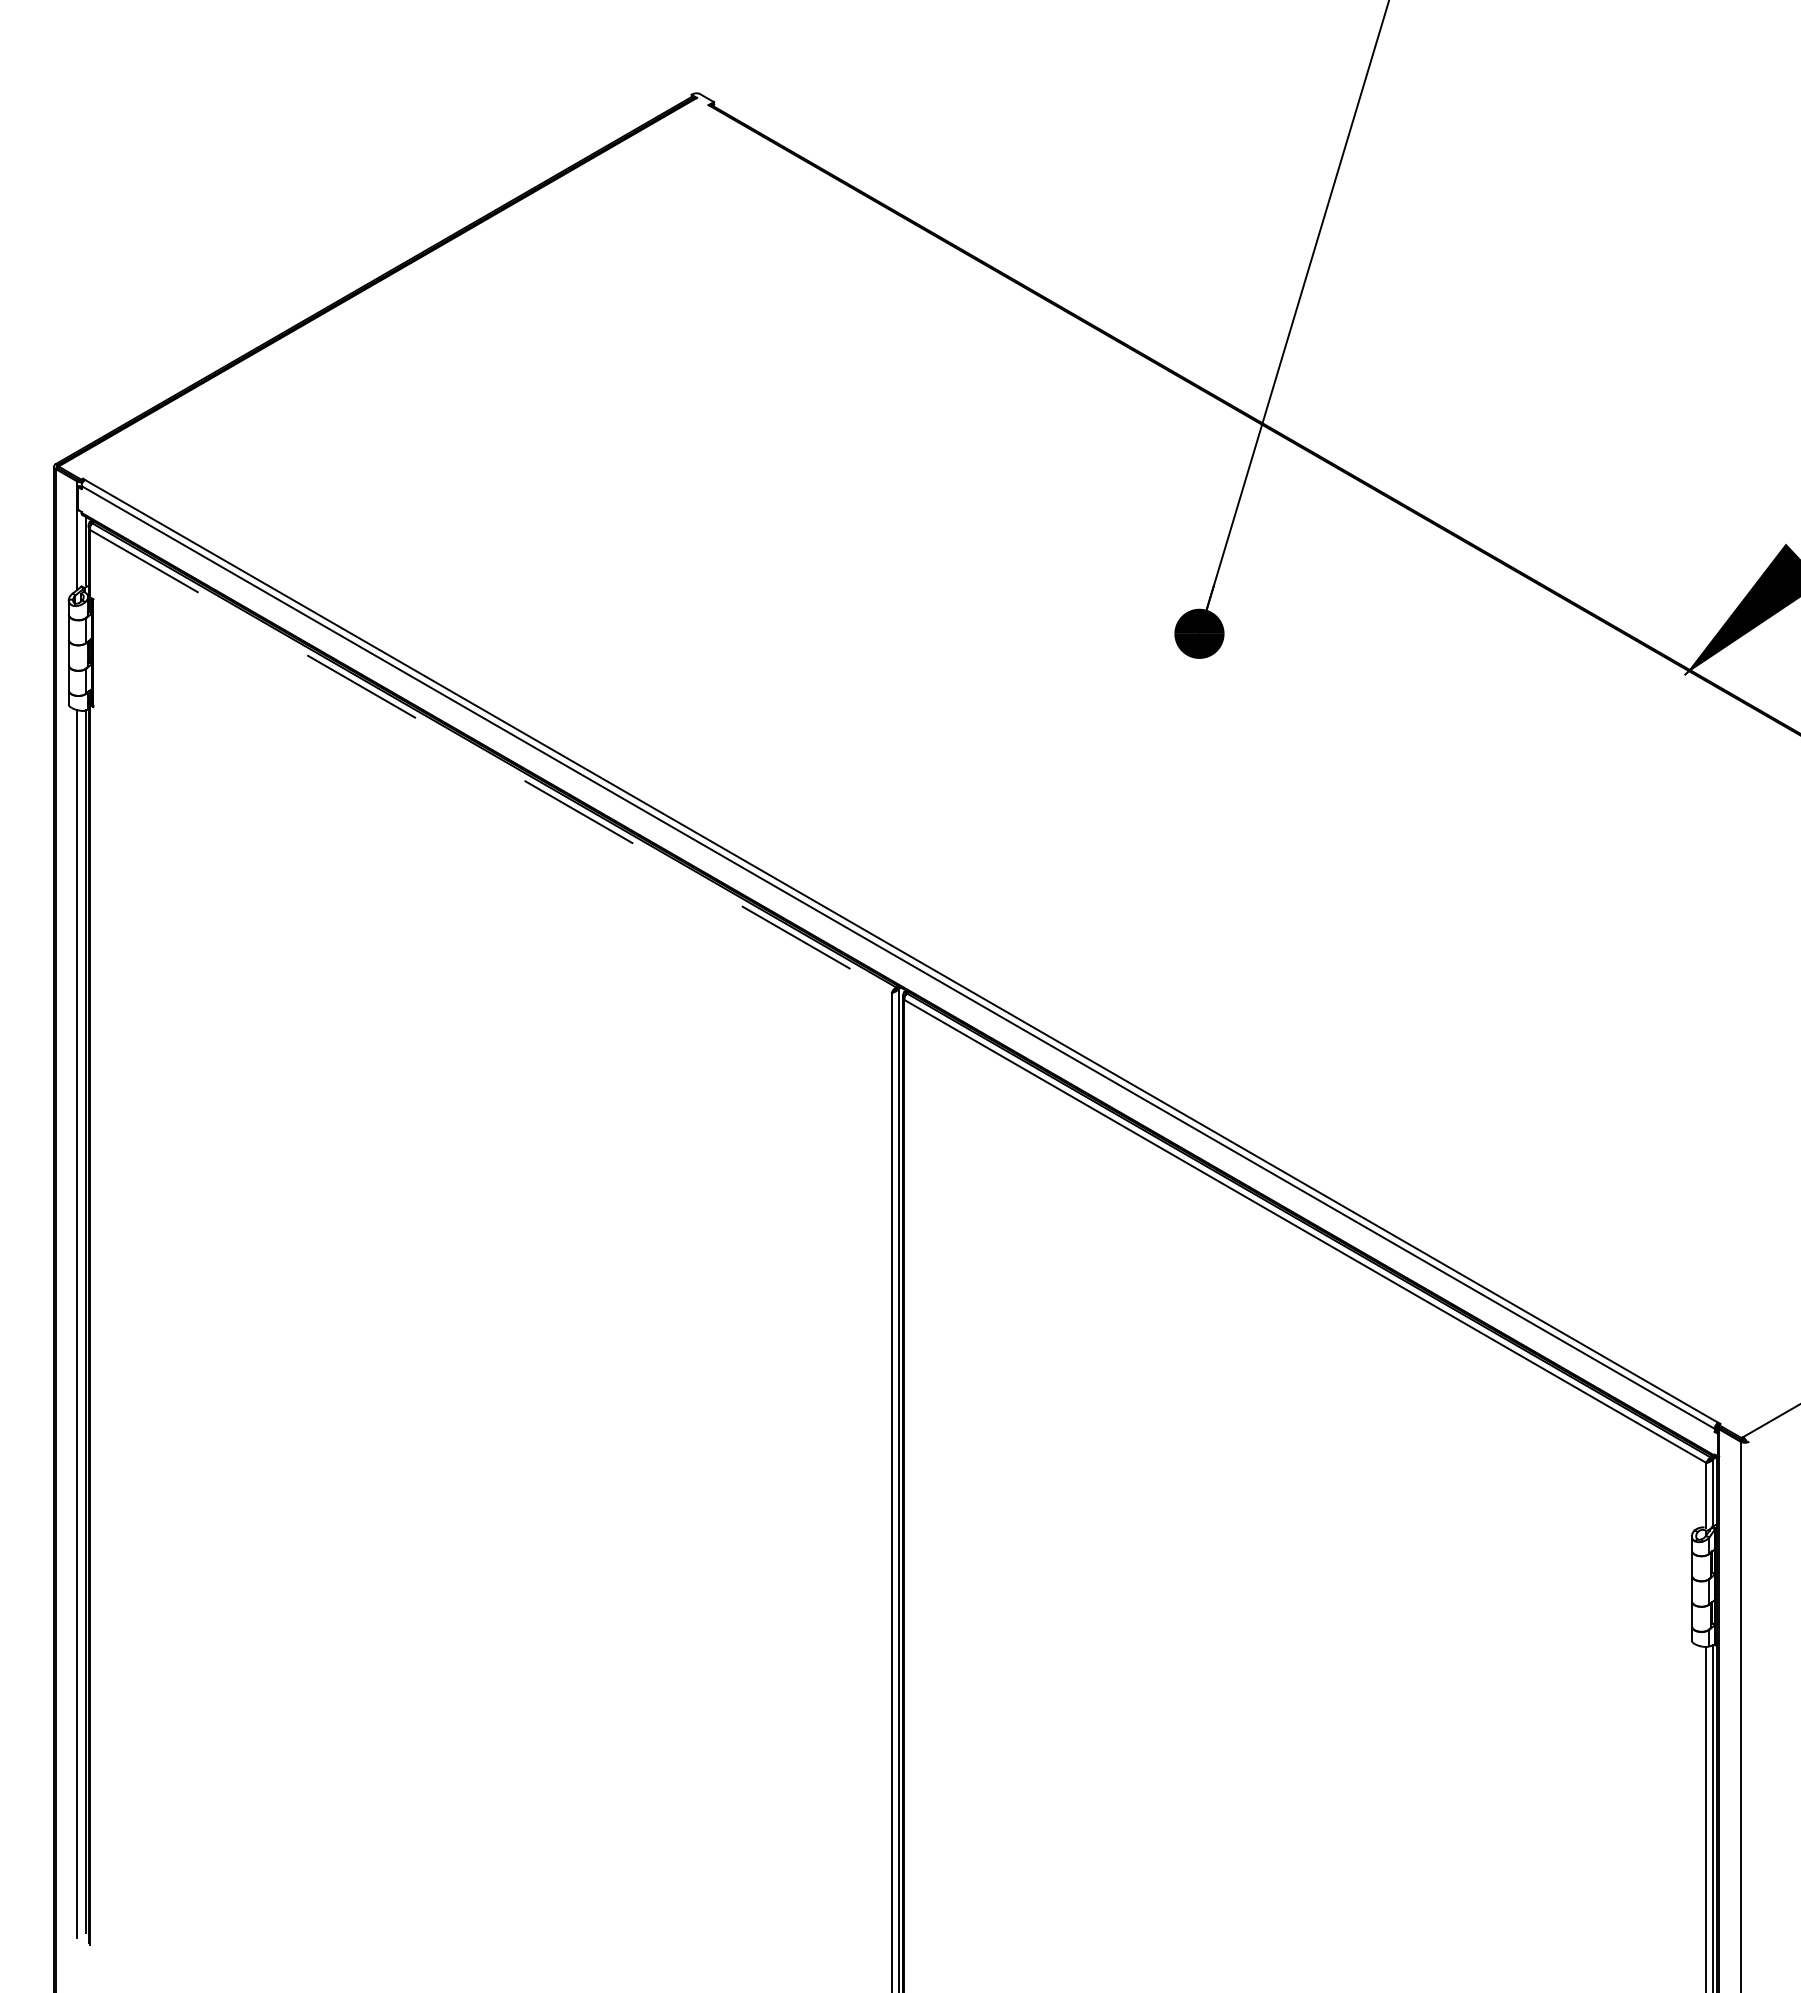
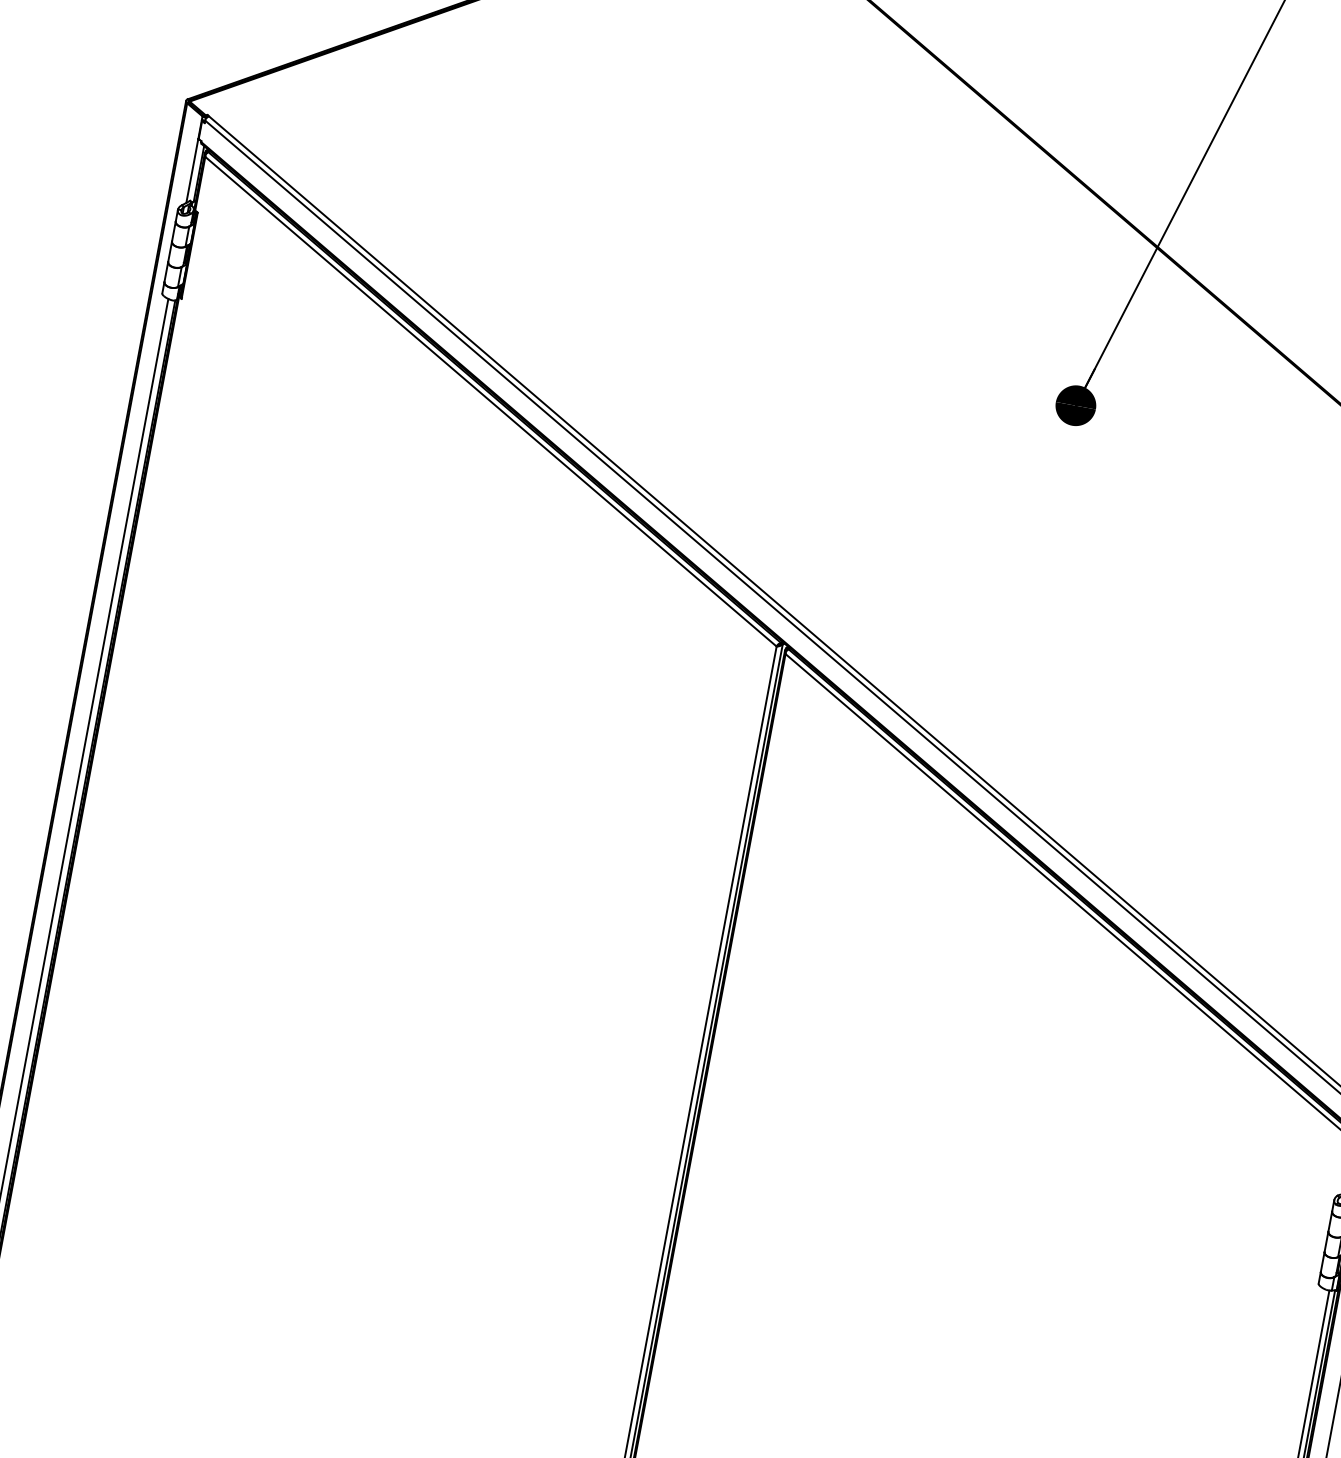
line: (491, 761) -> (491, 401), dashed -> solid

